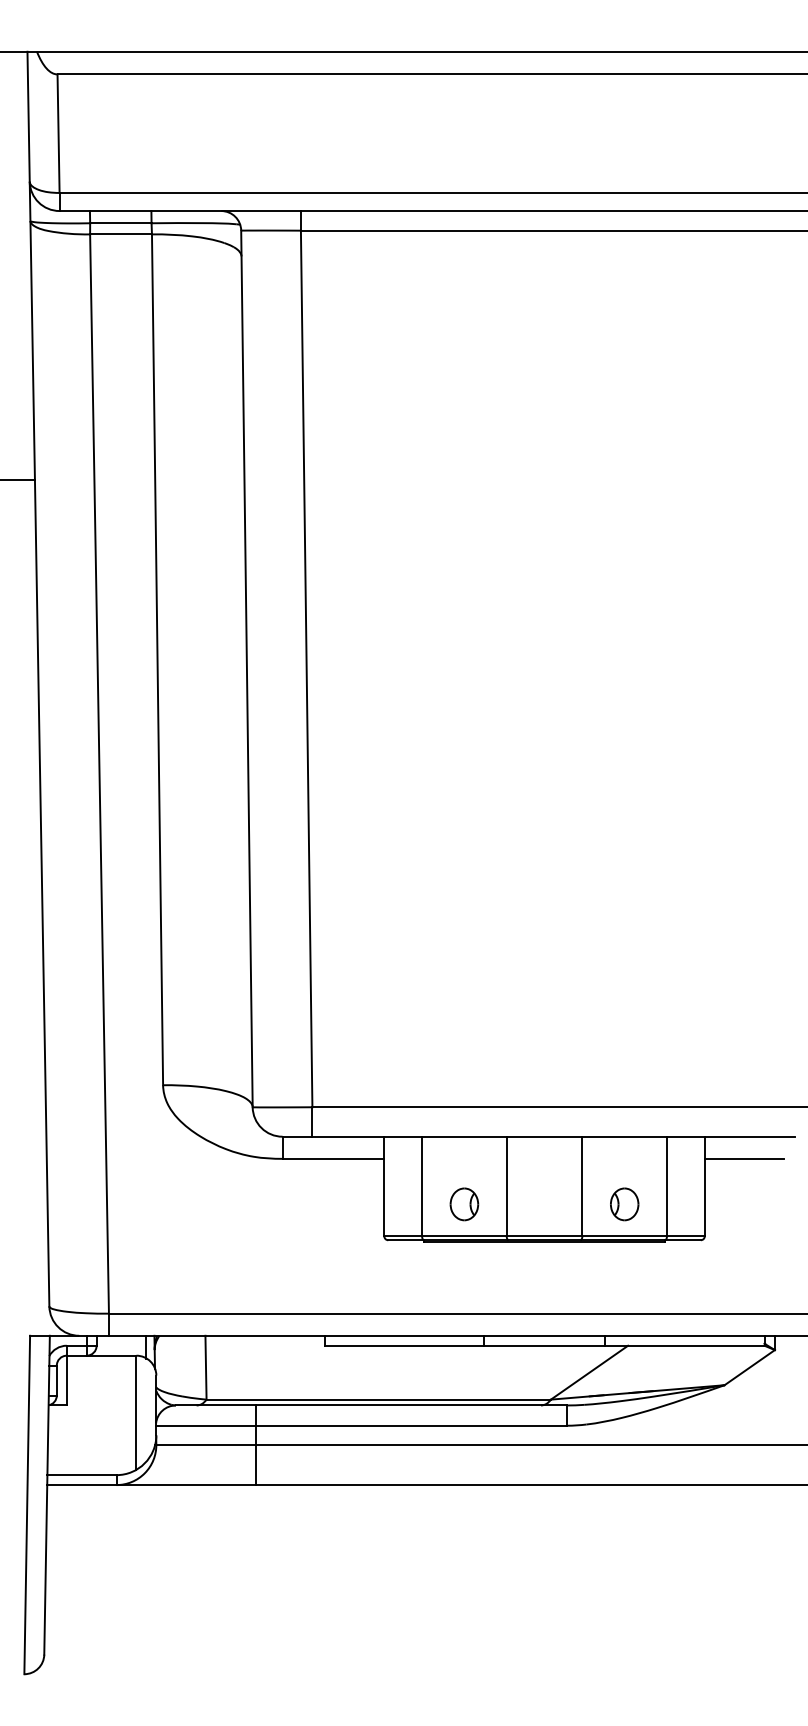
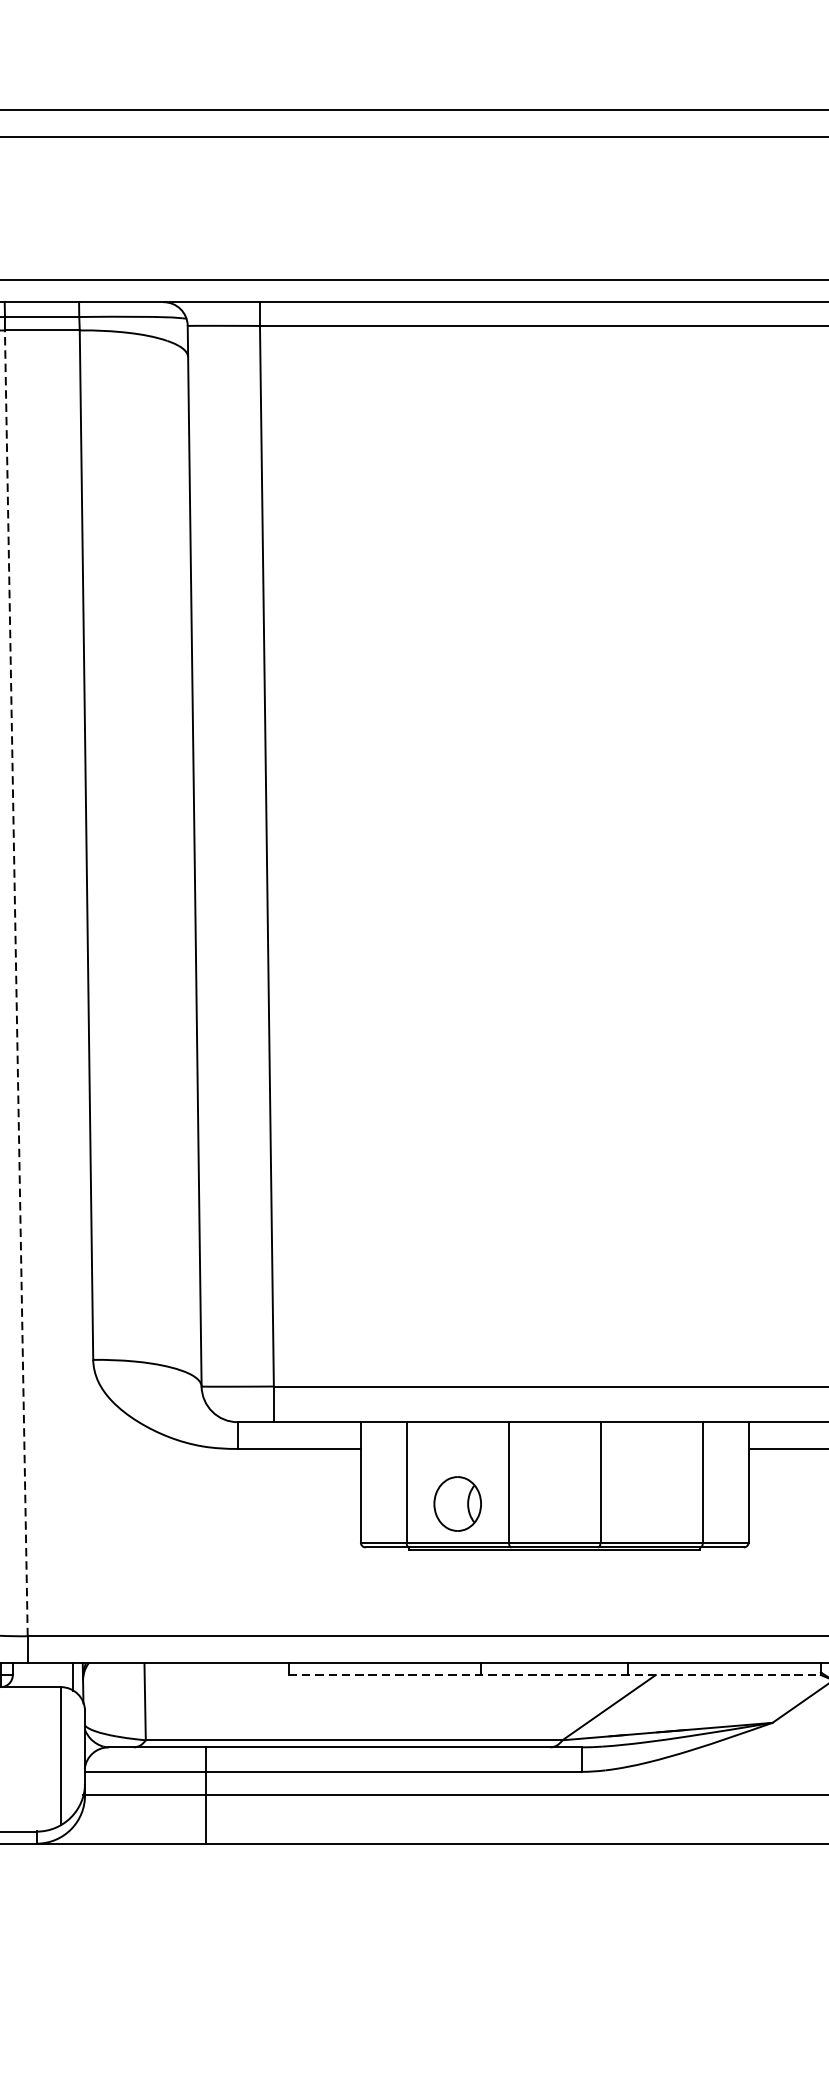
line: (99, 774) -> (16, 983), solid -> dashed
part: (464, 1204) -> (457, 1504), size x1.4
part: (624, 1204) -> (651, 1504), removed
line: (544, 1345) -> (554, 1674), solid -> dashed

